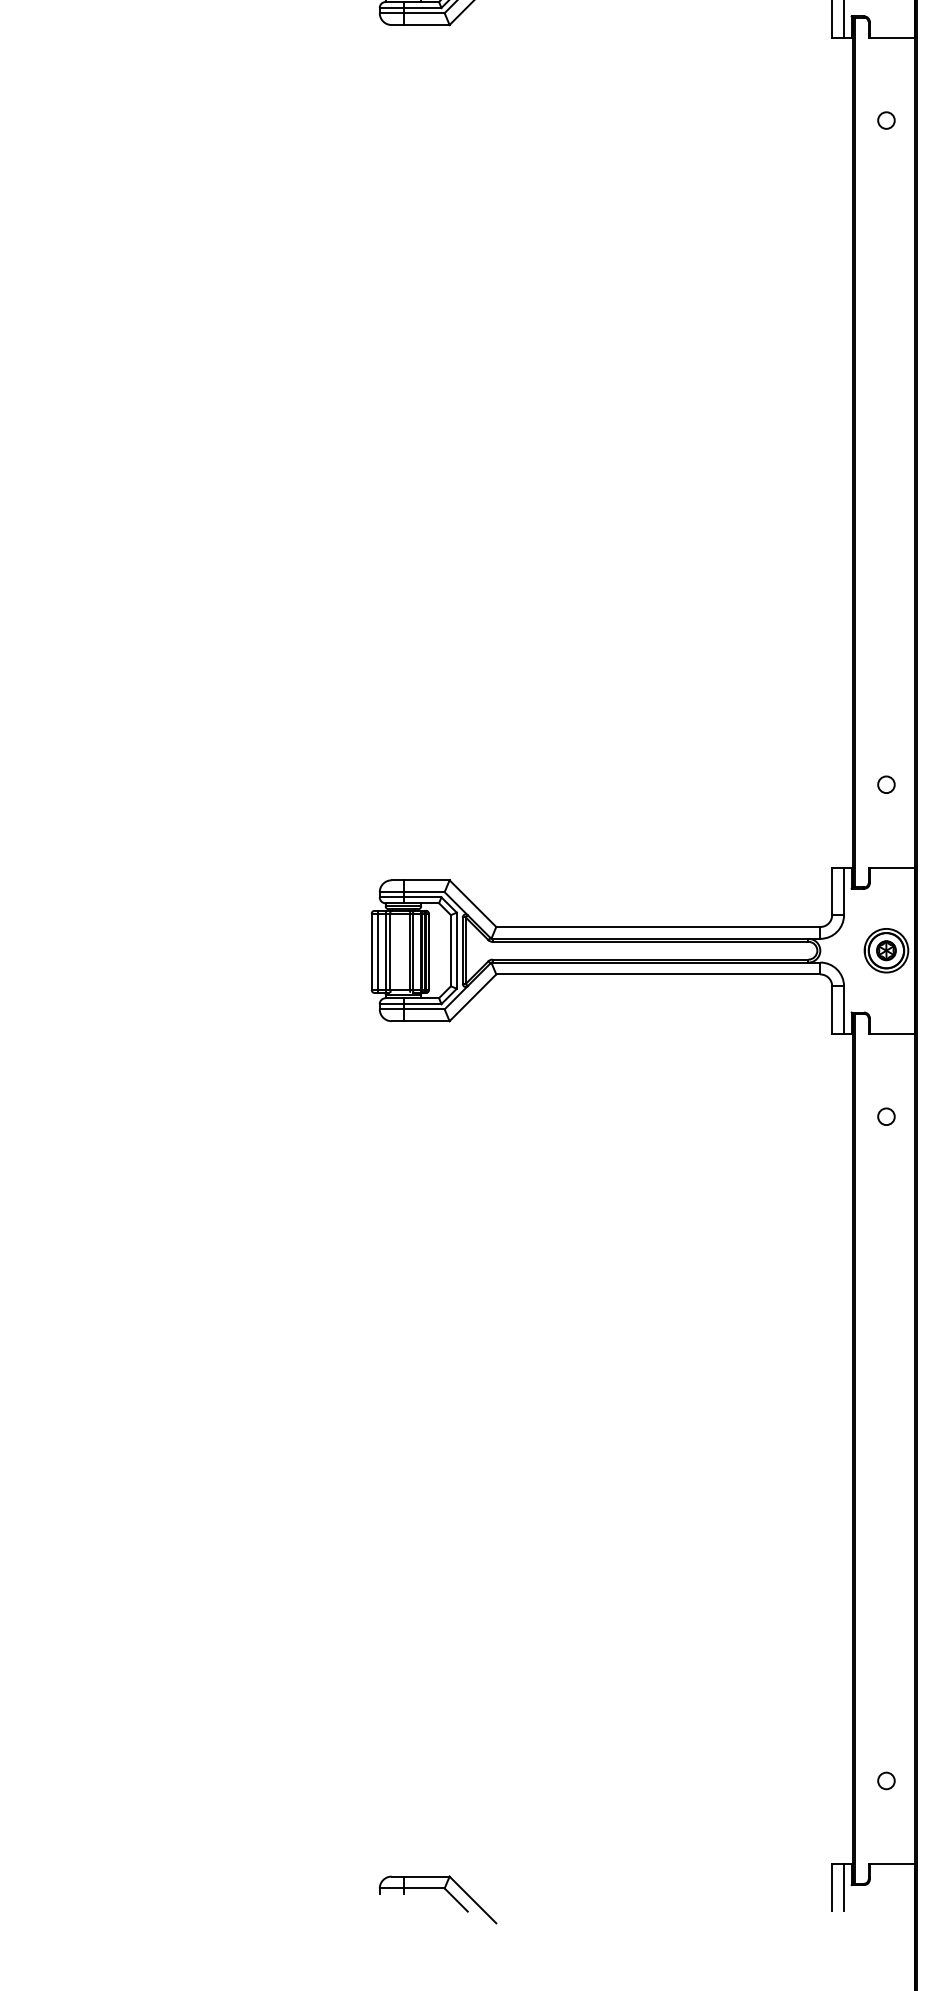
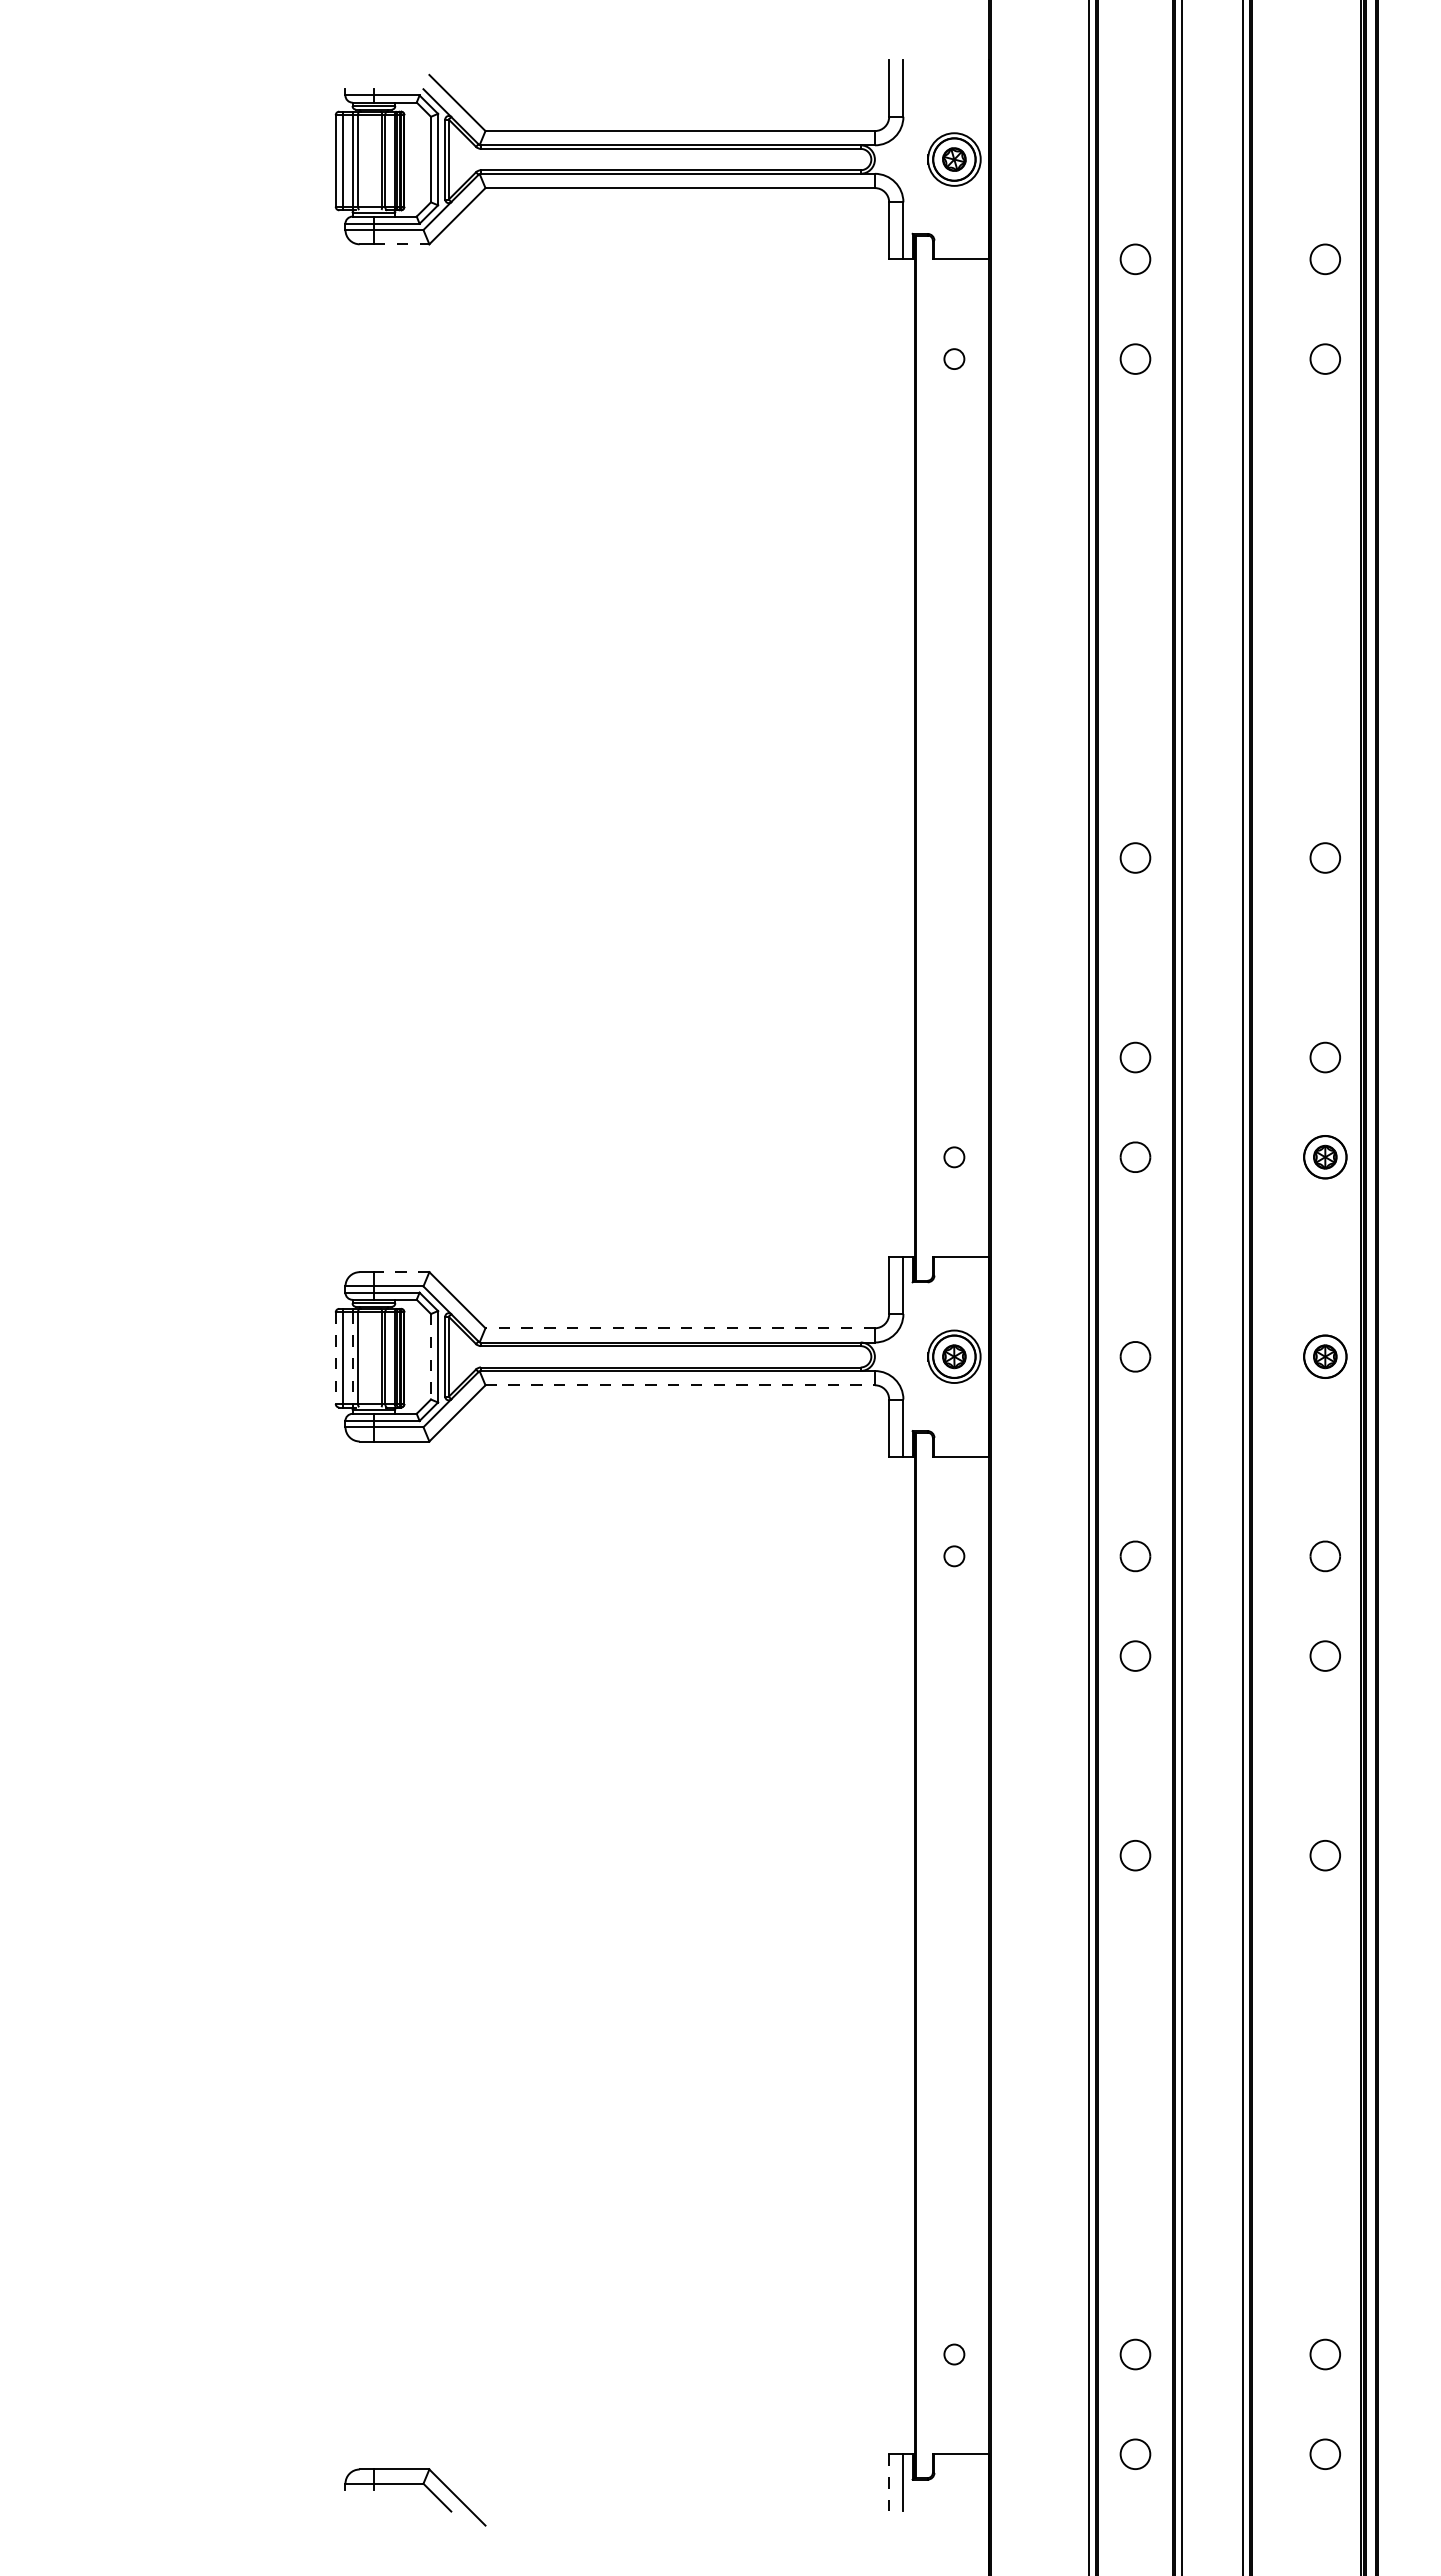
line: (426, 25) -> (401, 244), solid -> dashed
line: (426, 880) -> (401, 1272), solid -> dashed
line: (658, 927) -> (680, 1328), solid -> dashed
line: (451, 950) -> (431, 1356), solid -> dashed
line: (371, 952) -> (335, 1358), solid -> dashed
line: (385, 952) -> (352, 1358), solid -> dashed
line: (658, 974) -> (680, 1385), solid -> dashed
line: (832, 1887) -> (889, 2482), solid -> dashed

